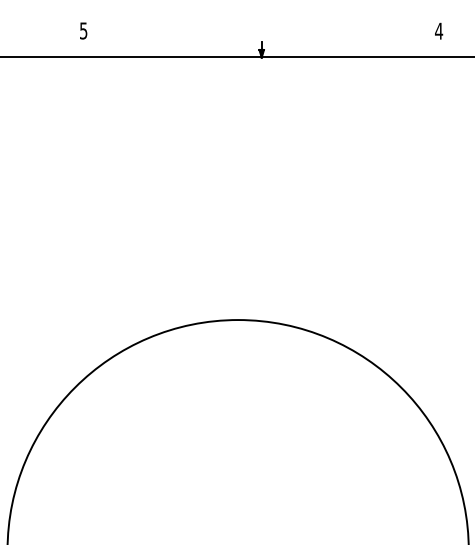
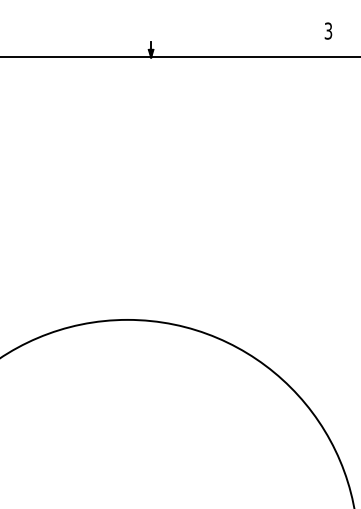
text: (439, 30) -> (328, 30), 4 -> 3

